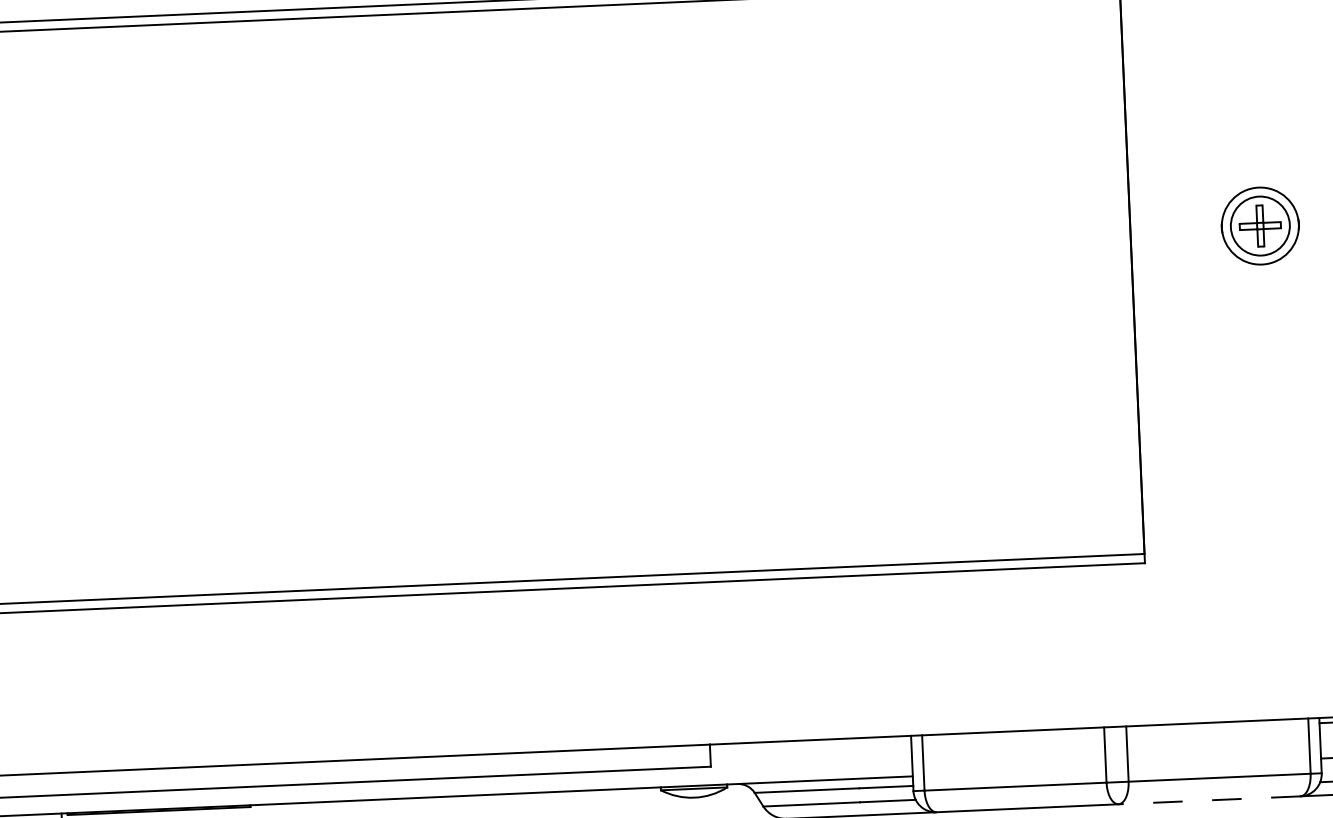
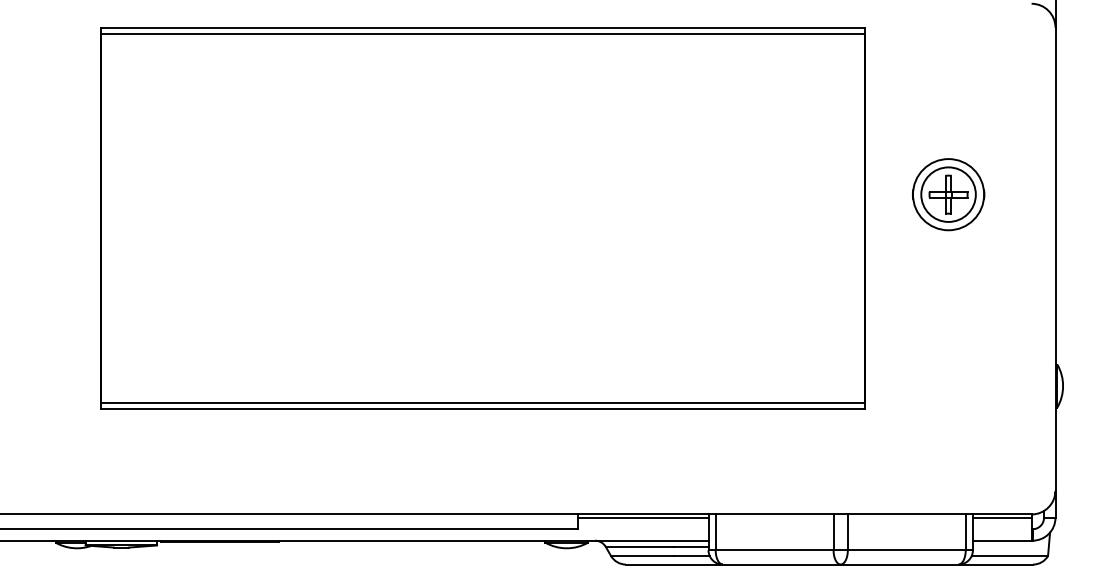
part: (1260, 225) -> (948, 194), size x1.43
line: (810, 744) -> (643, 517), added
line: (1209, 800) -> (899, 564), dashed -> solid

